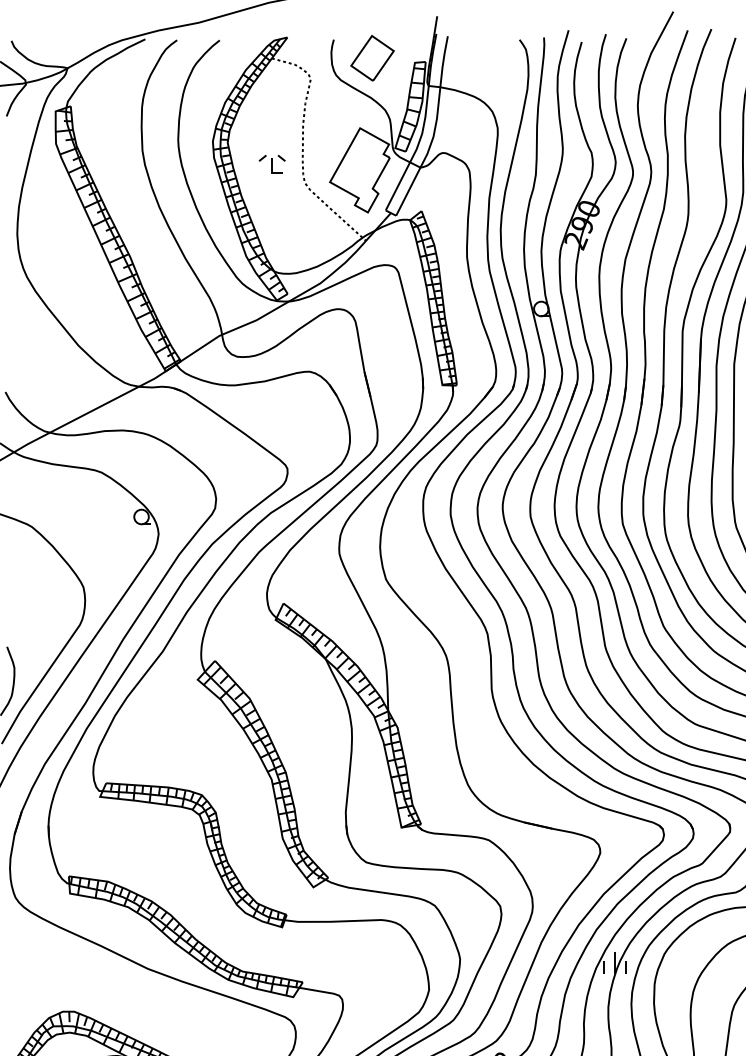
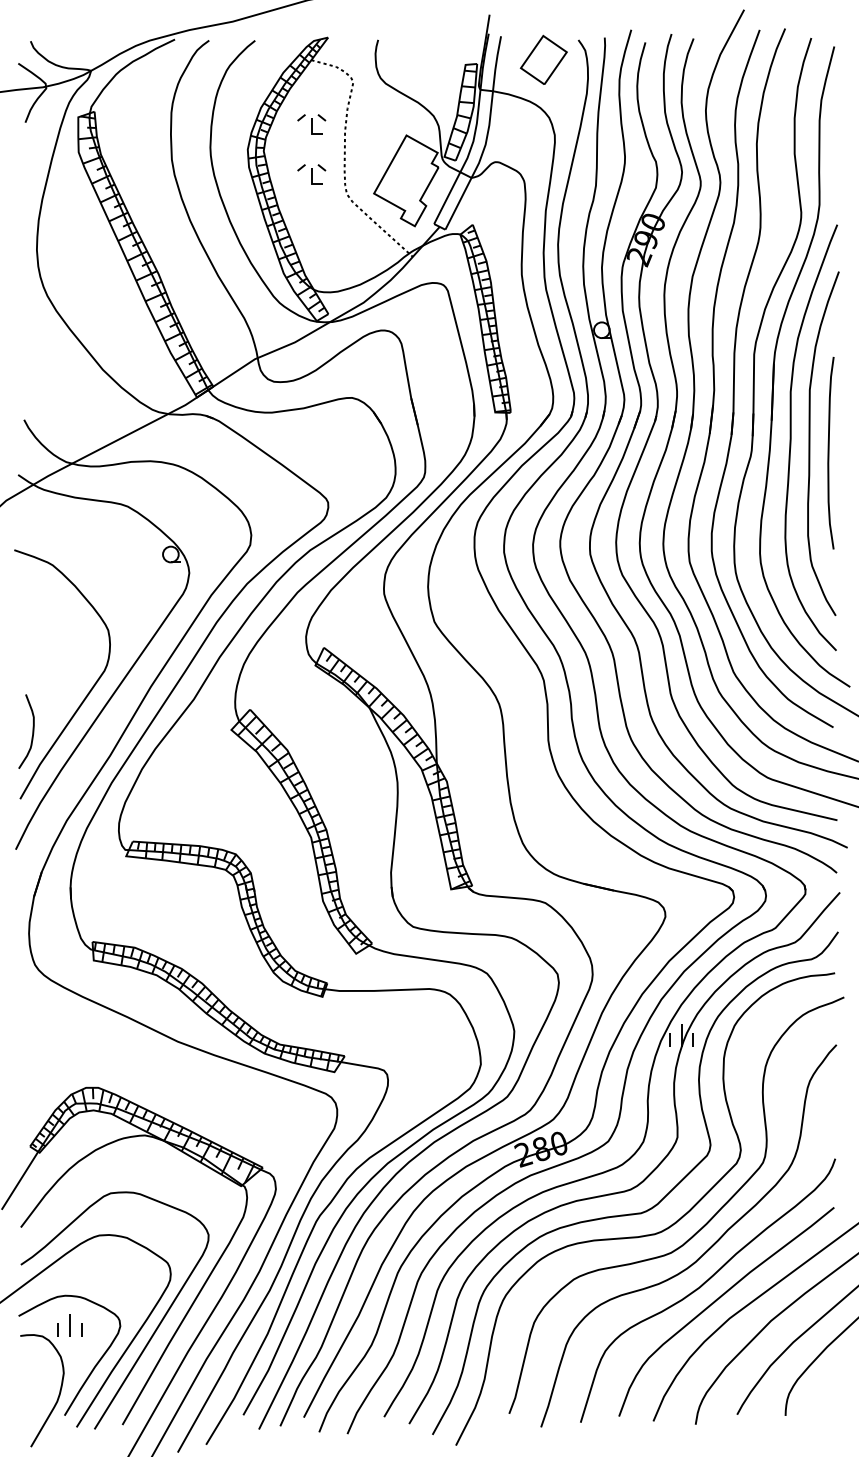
part: (372, 57) -> (543, 59), moved
part: (271, 118) -> (311, 124), added

